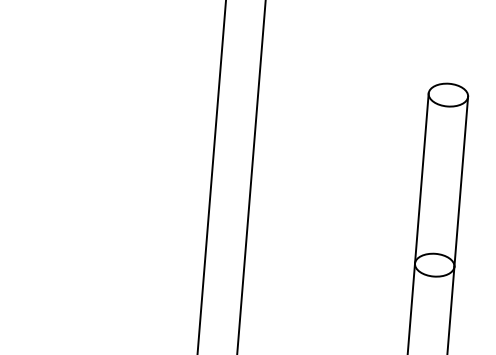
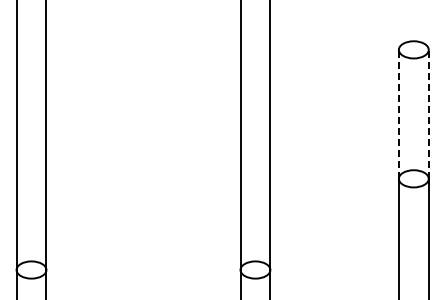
line: (421, 177) -> (398, 113), solid -> dashed
line: (461, 180) -> (428, 113), solid -> dashed

